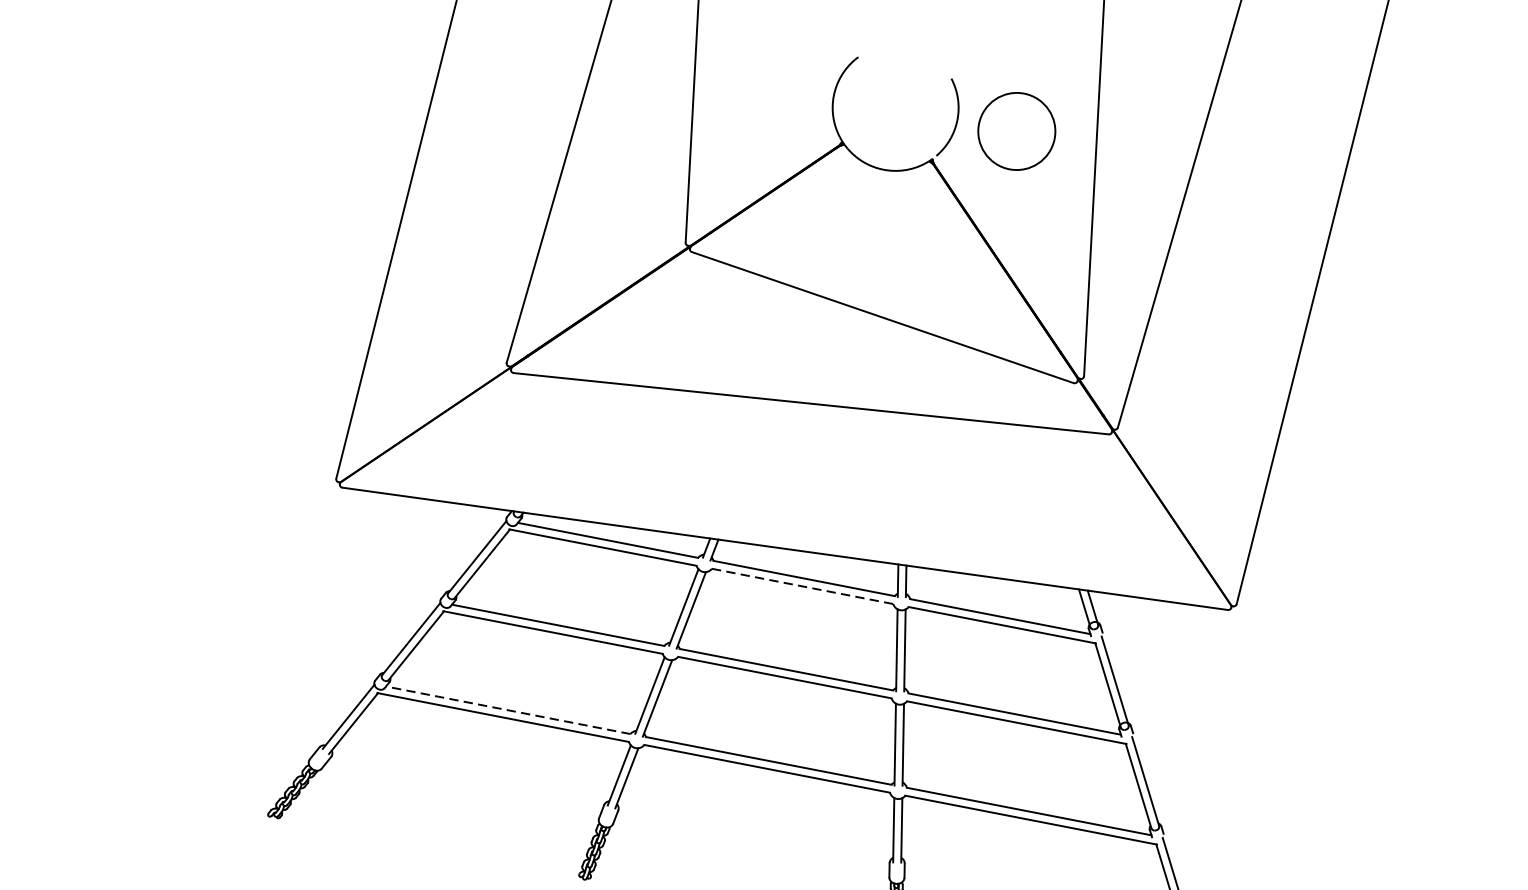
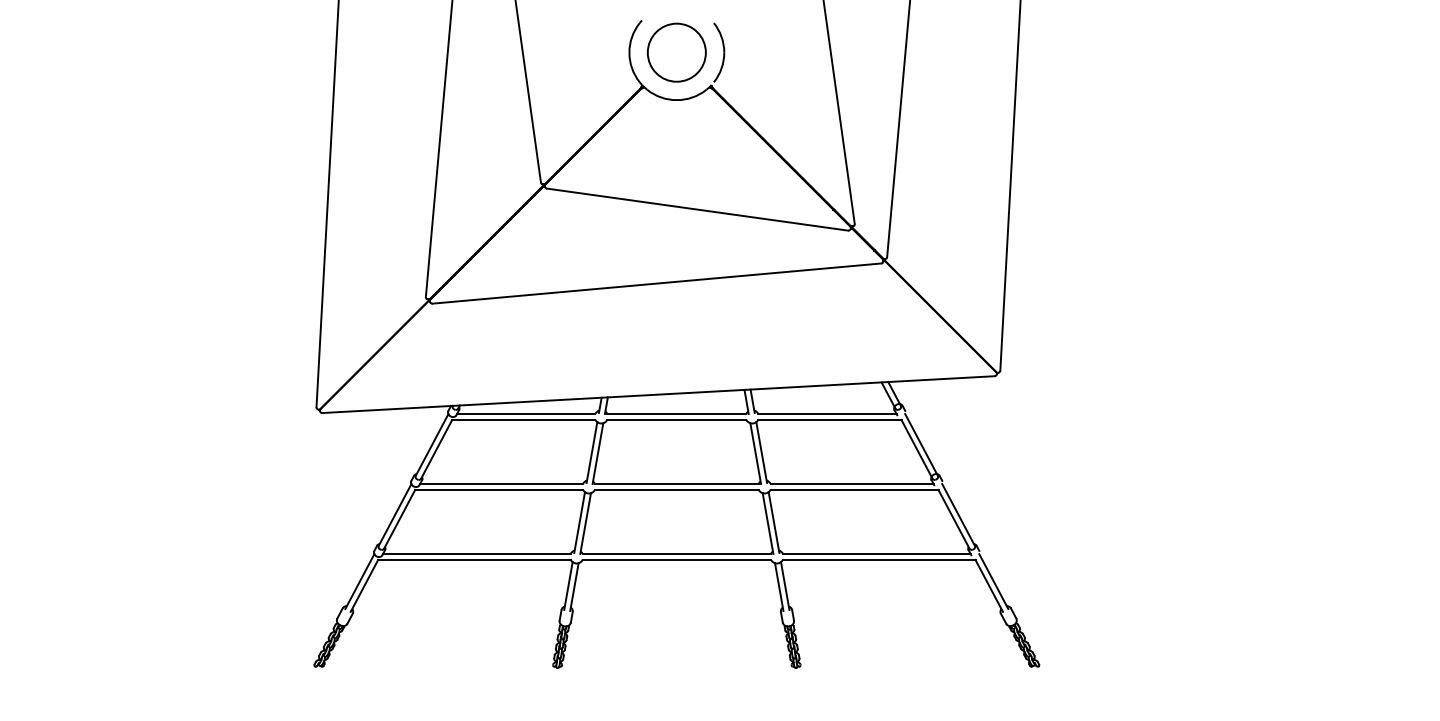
circle: (1016, 131) -> (676, 52), moved
line: (802, 585) -> (676, 419), dashed -> solid
line: (507, 709) -> (476, 553), dashed -> solid

